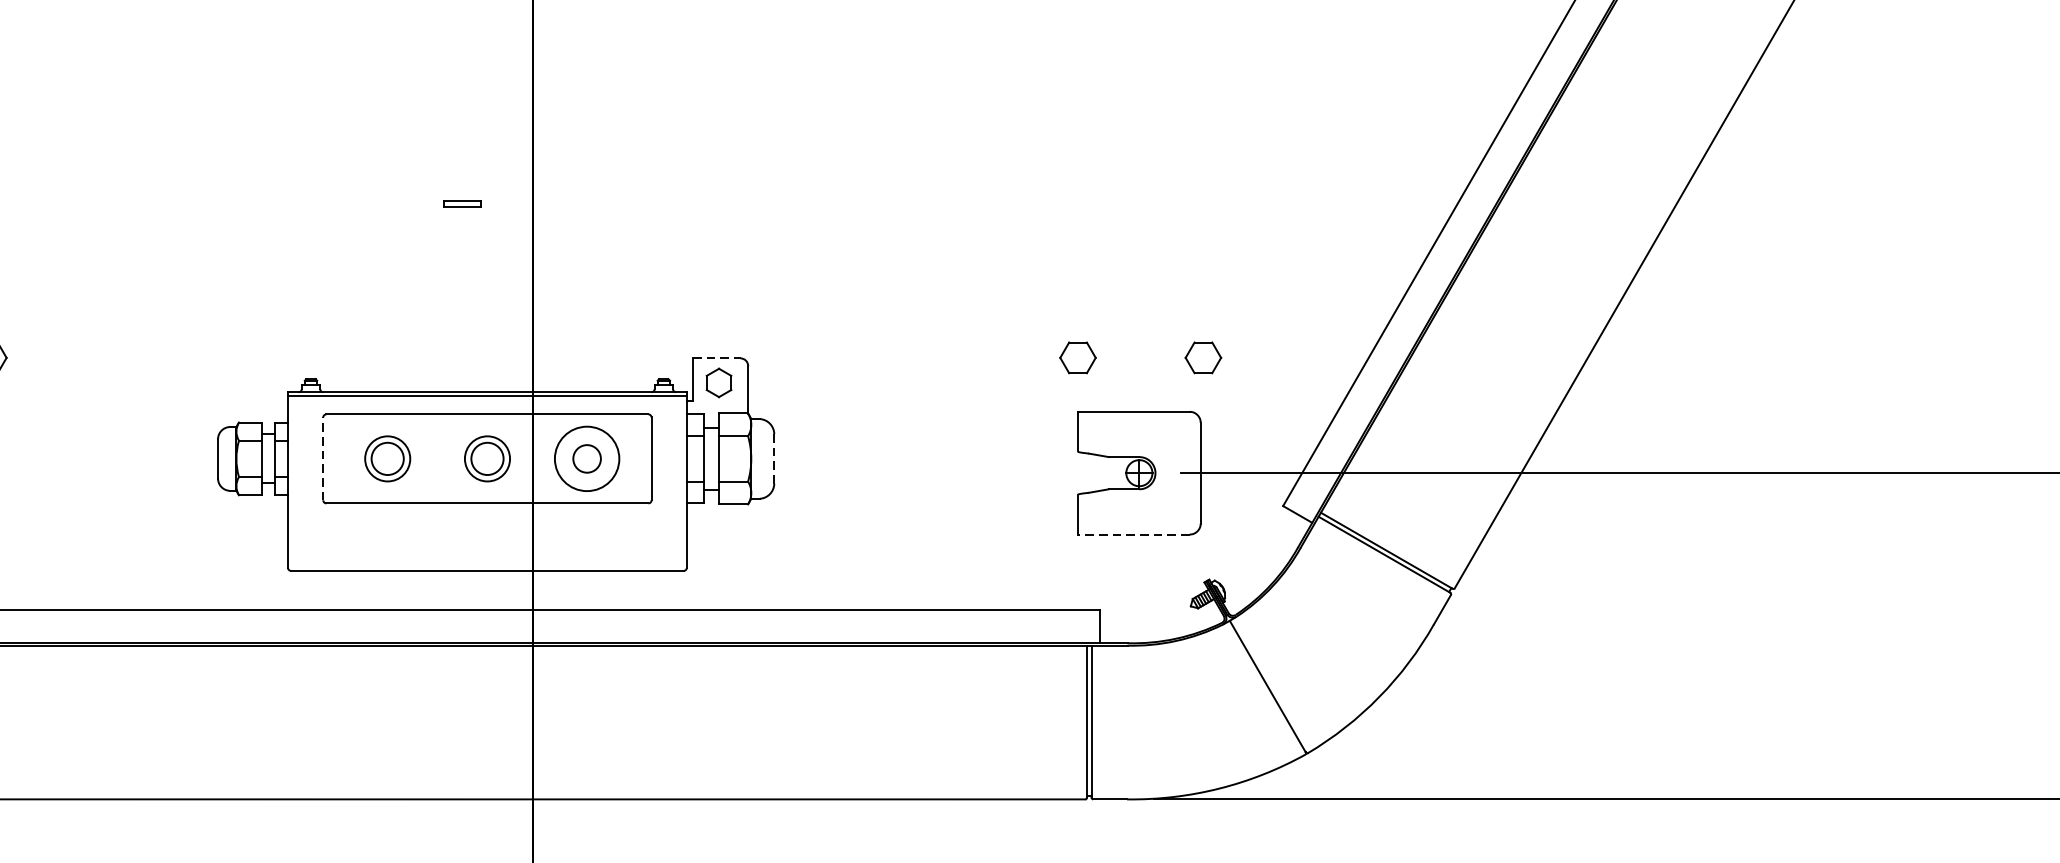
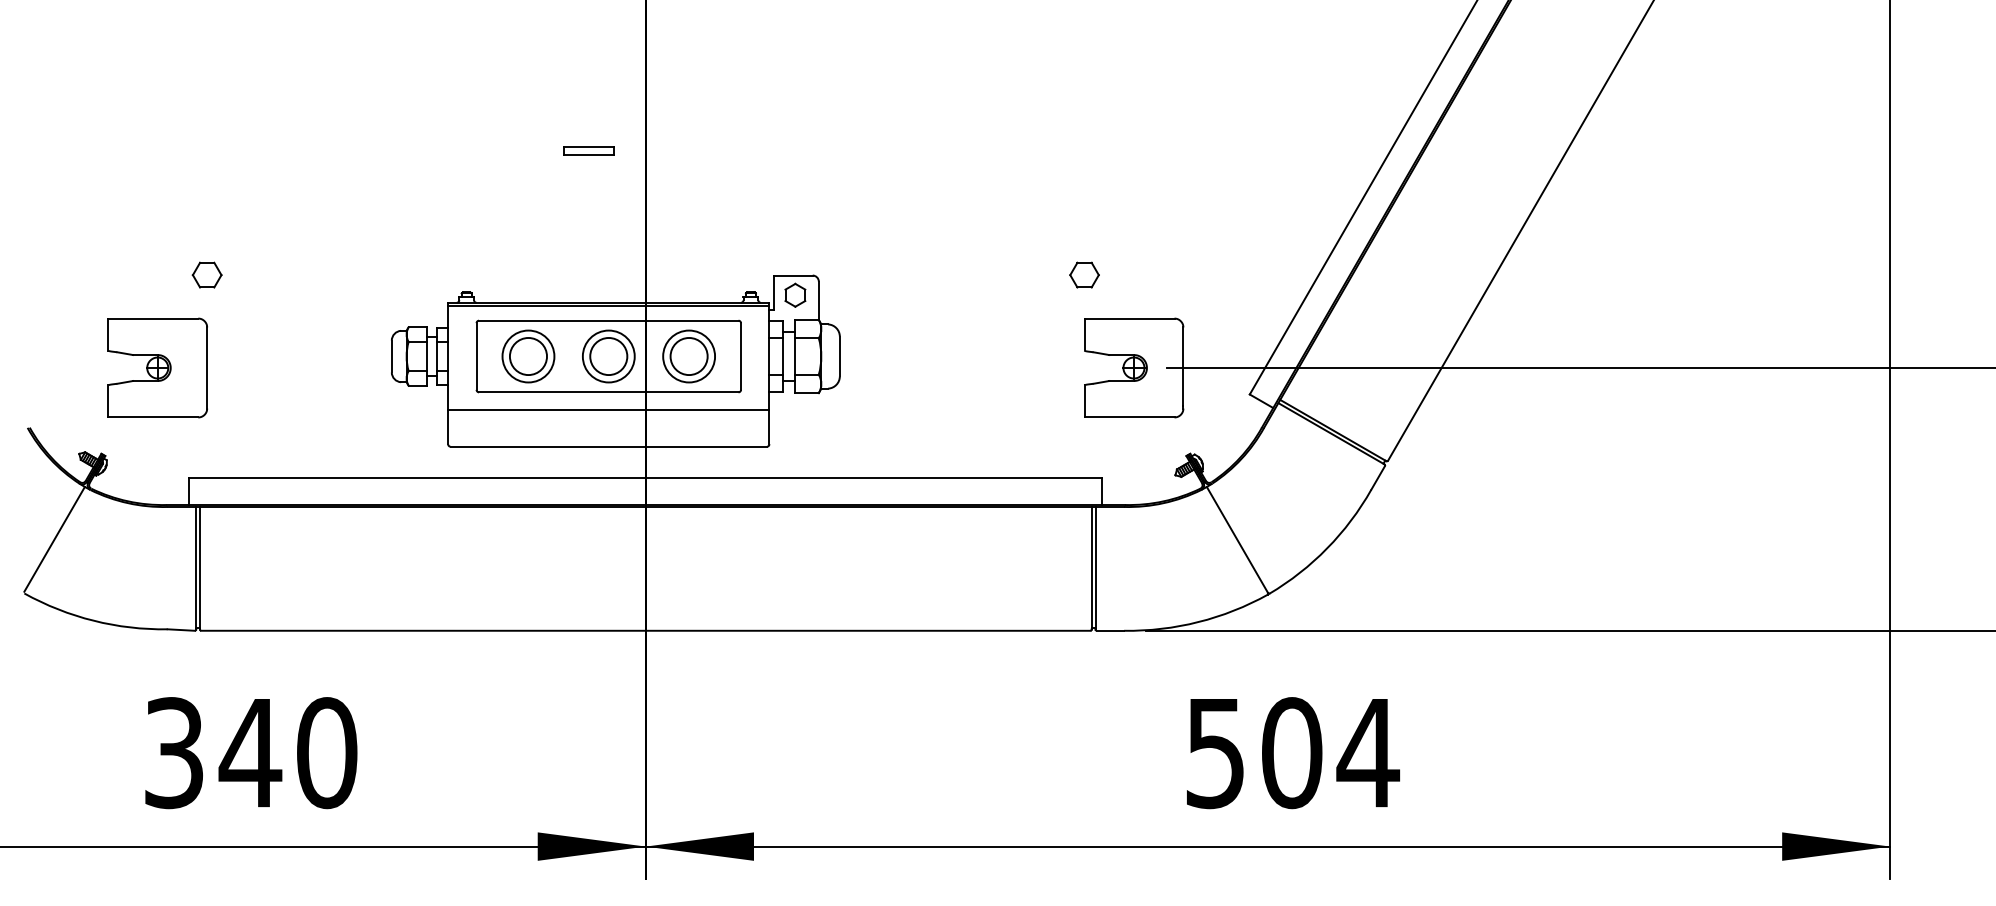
part: (462, 203) -> (588, 150), size x1.67
part: (1203, 357) -> (1185, 274), removed
line: (717, 358) -> (794, 275), dashed -> solid
line: (323, 458) -> (476, 356), dashed -> solid
part: (387, 458) -> (528, 356), size x1.43
part: (487, 458) -> (608, 356), size x1.43
circle: (586, 458) -> (688, 356), size x1.67
line: (773, 458) -> (839, 356), dashed -> solid
line: (487, 524) -> (608, 409), added
line: (1133, 534) -> (1129, 417), dashed -> solid

